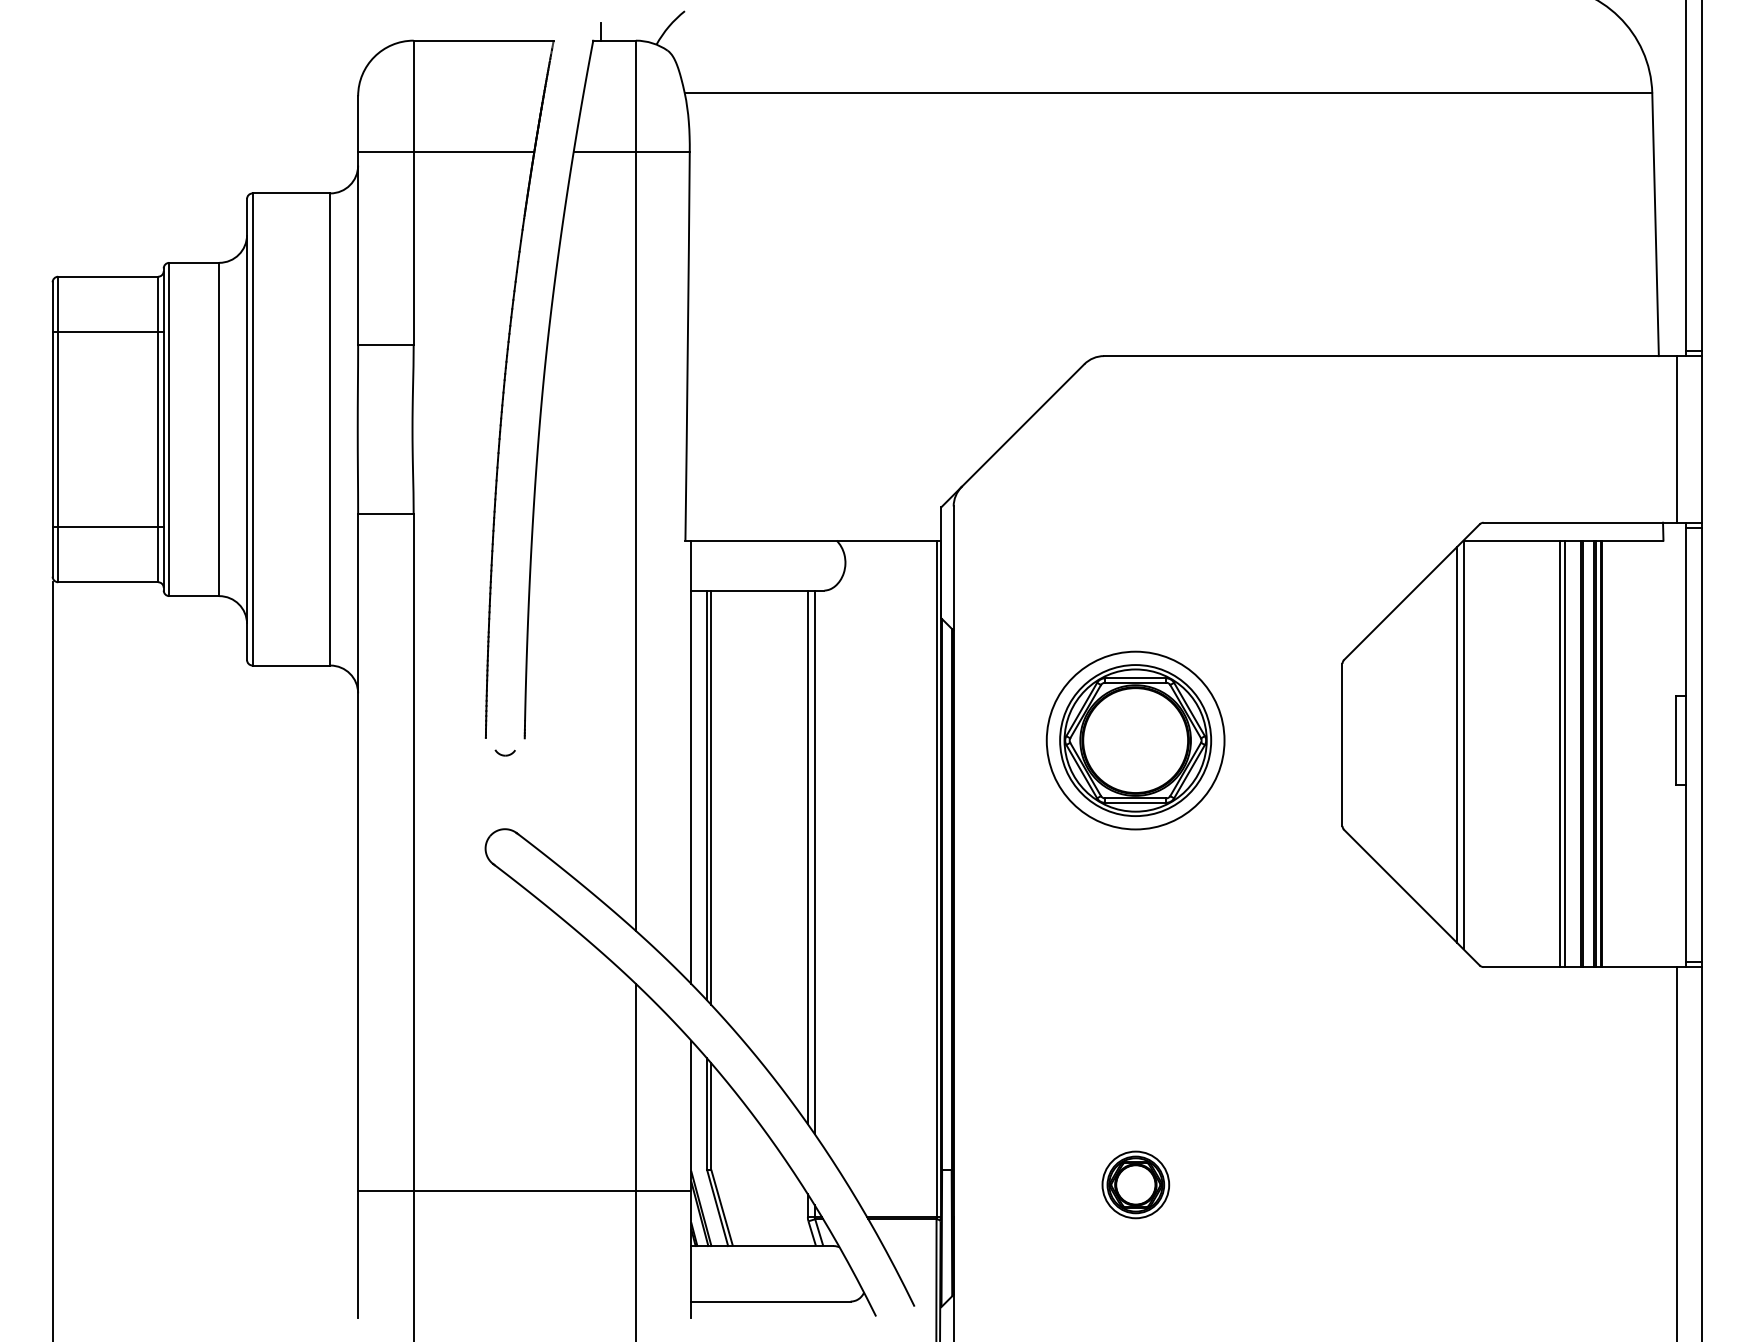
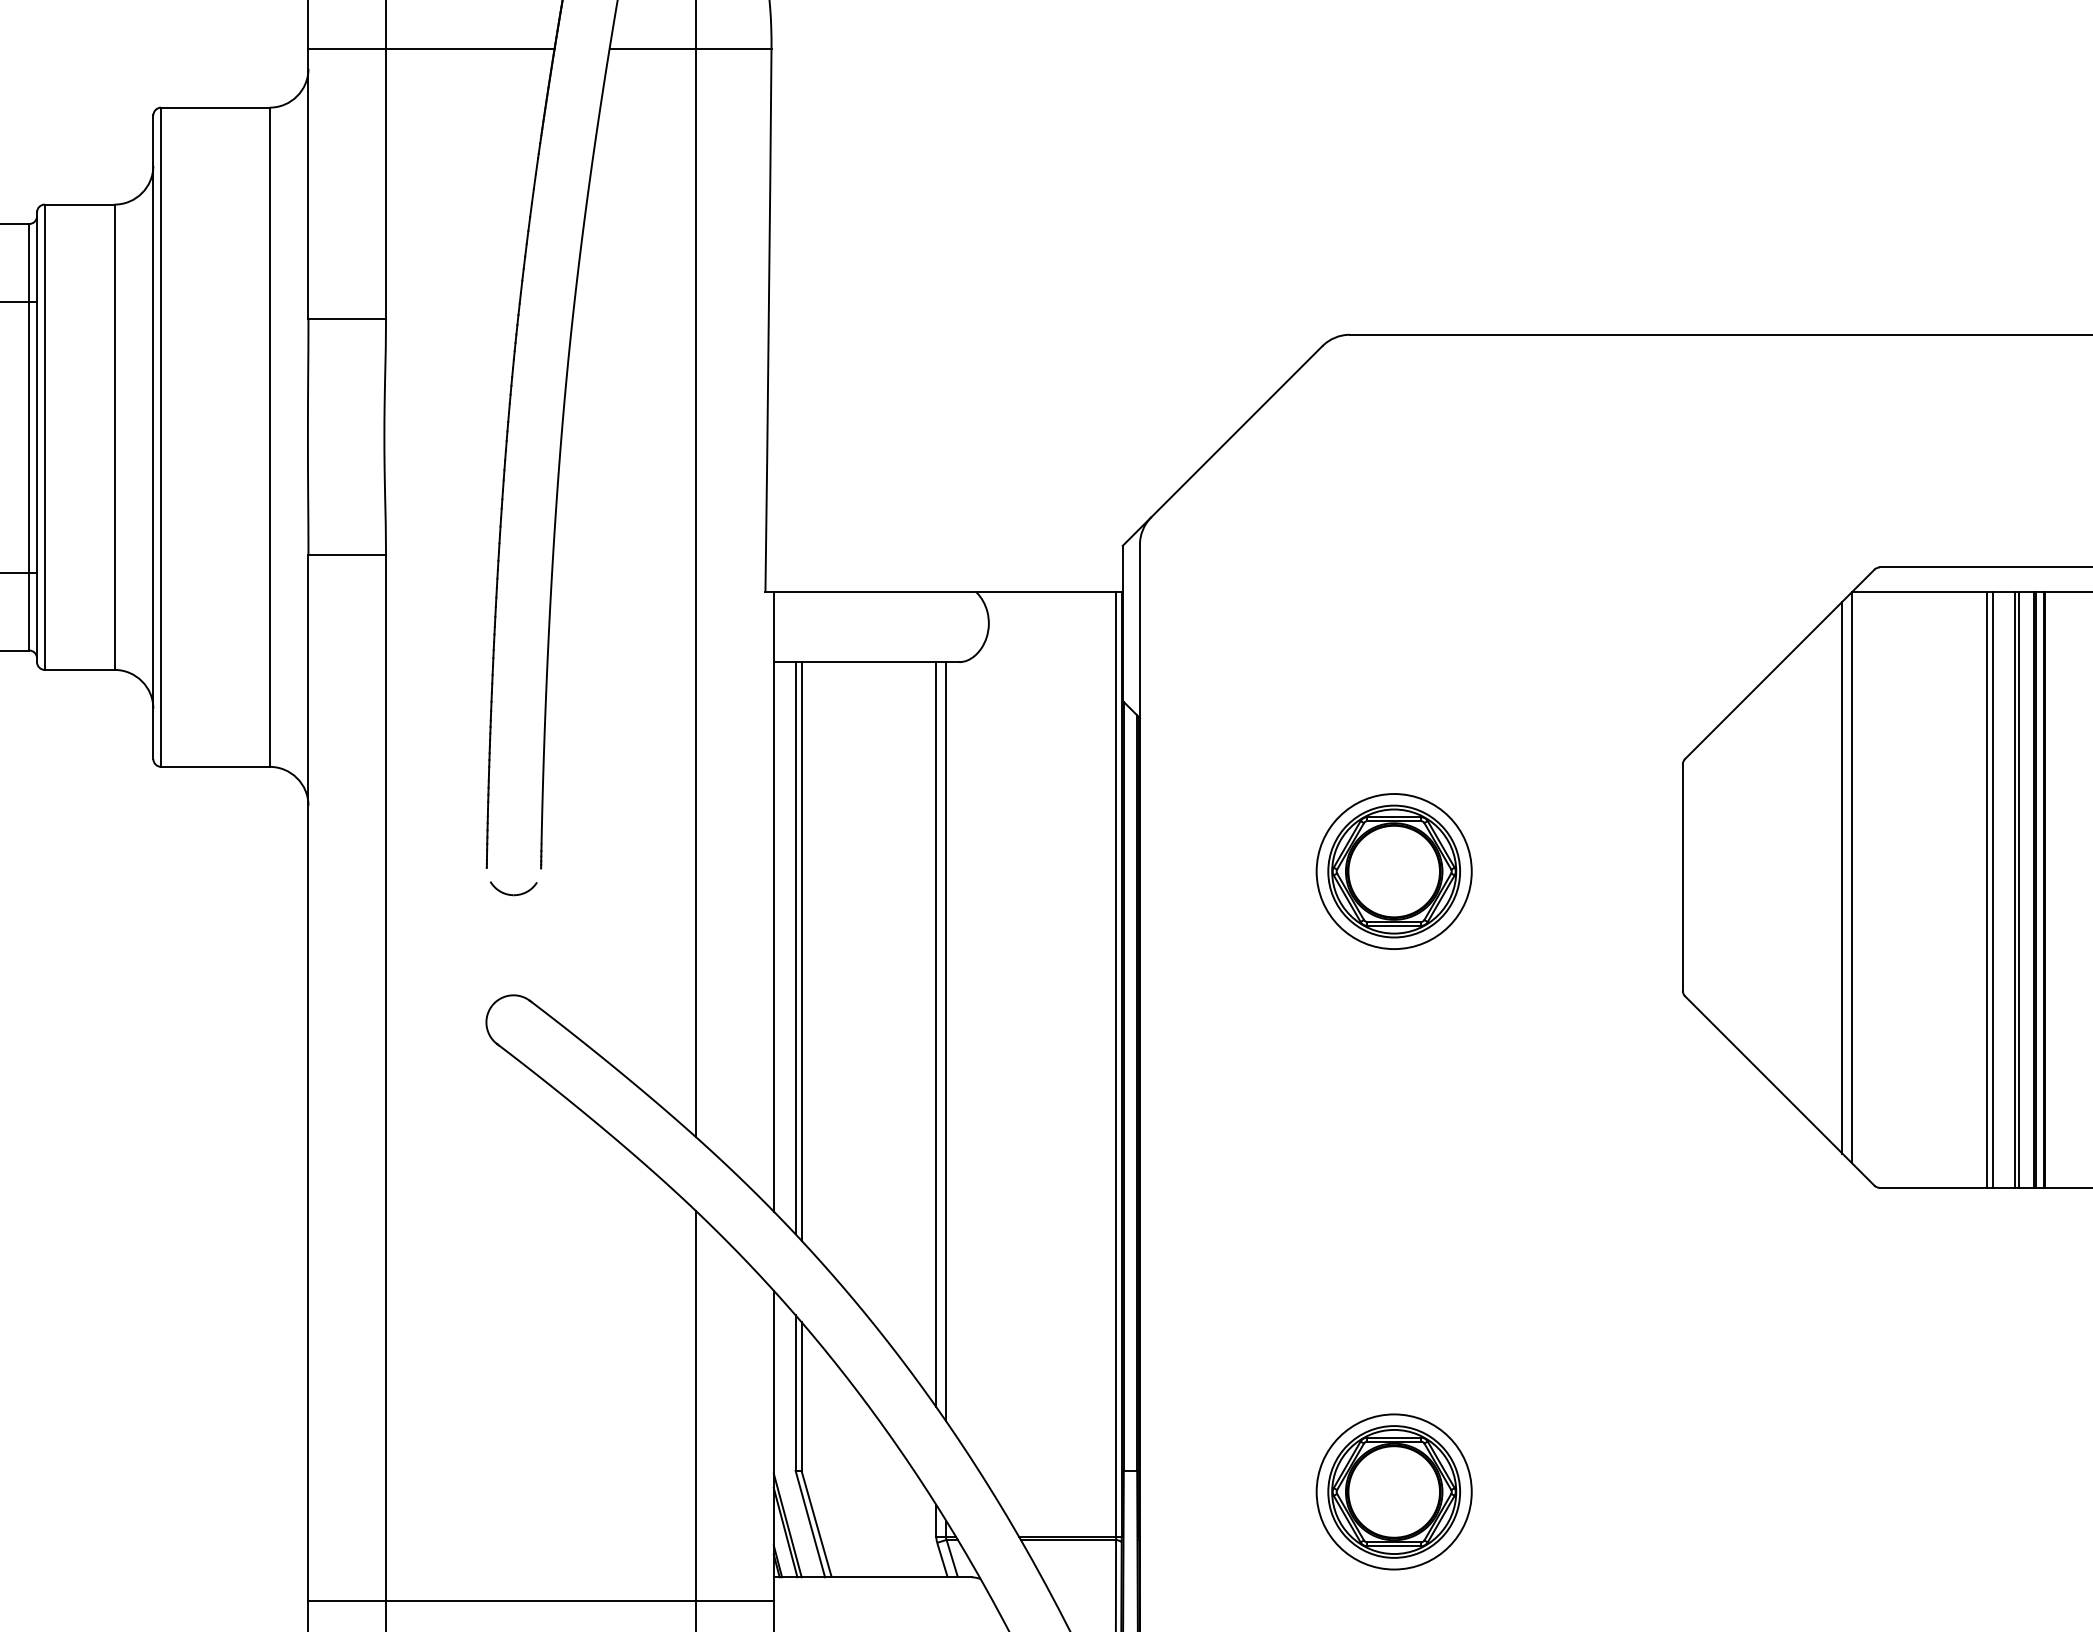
part: (1135, 740) -> (1393, 871), size x0.62
part: (505, 752) -> (514, 888), size x1.67
part: (1135, 1184) -> (1393, 1491), size x1.67
line: (524, 1190) -> (540, 1600), moved

